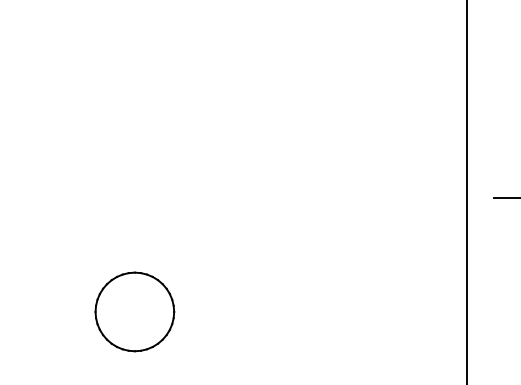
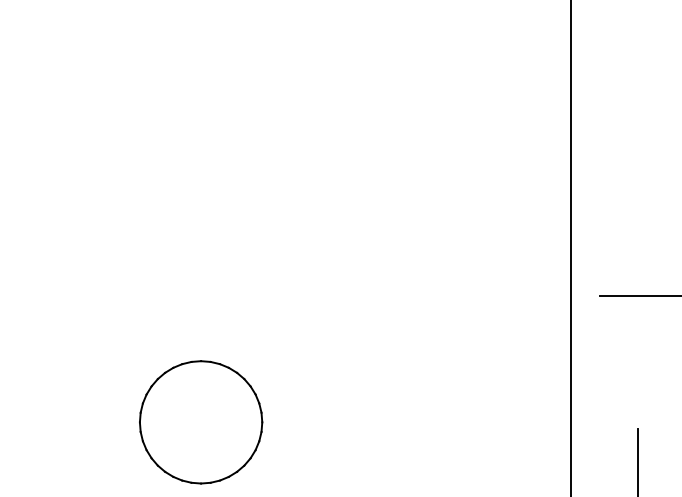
part: (134, 312) -> (200, 422), size x1.4

